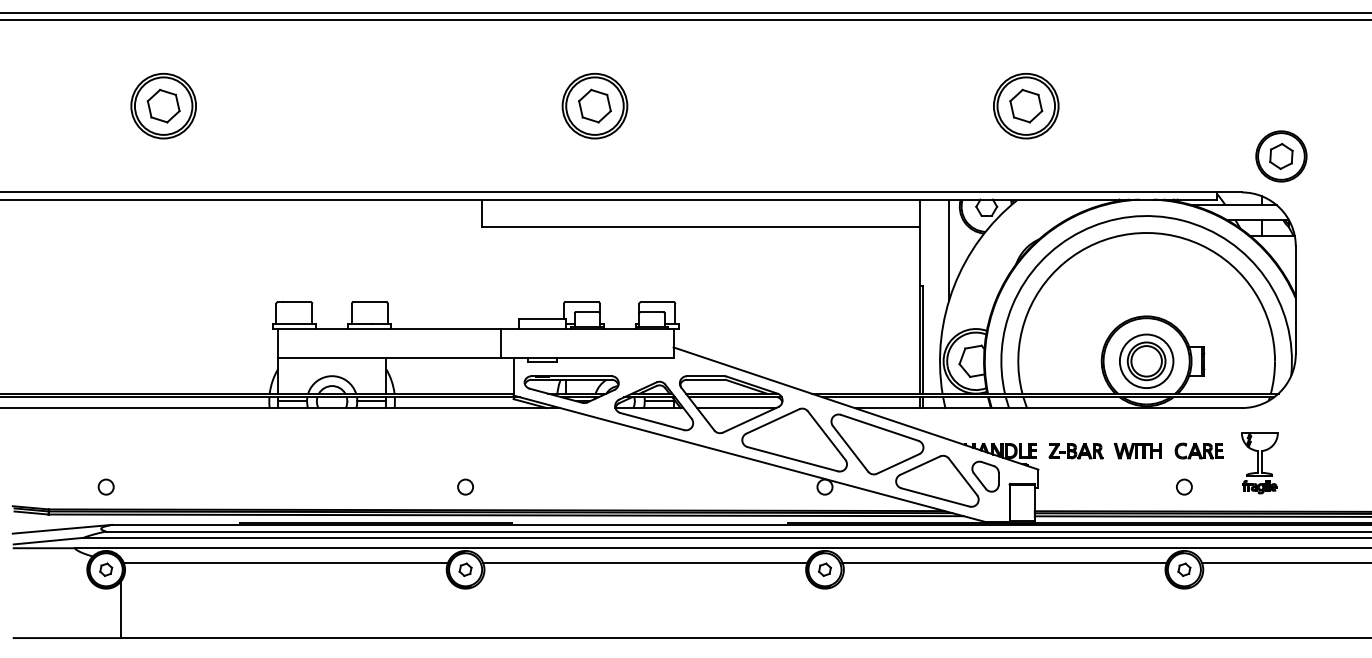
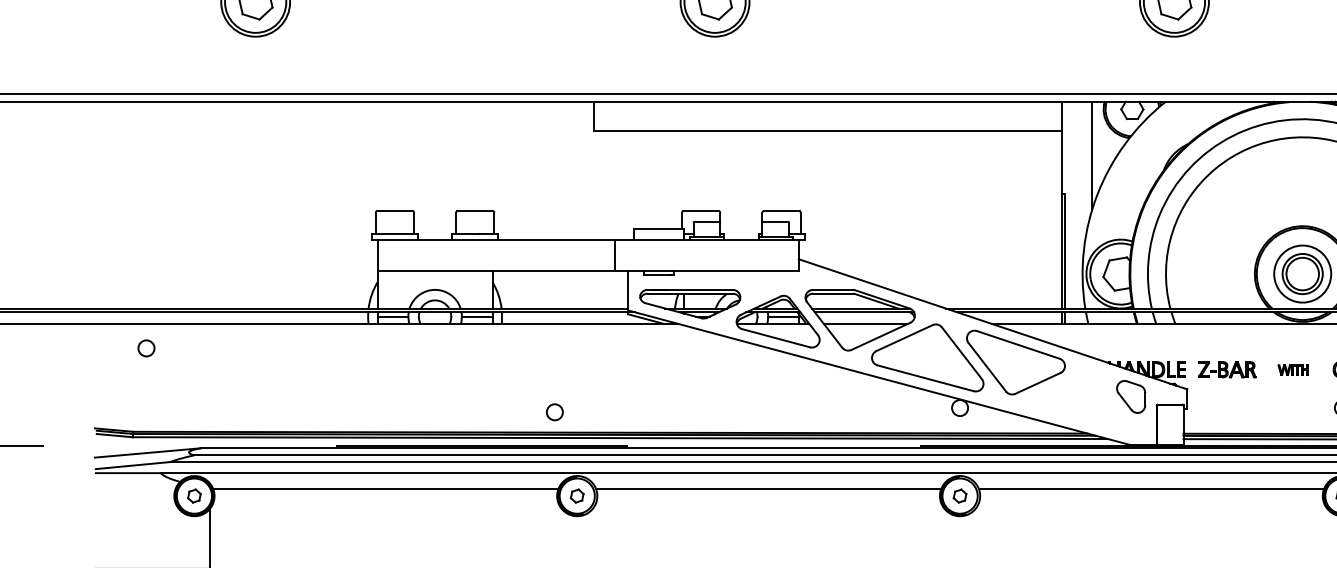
part: (1137, 451) -> (1292, 370), size x0.6
part: (937, 480) -> (1079, 401), removed
circle: (105, 486) -> (145, 347), moved
circle: (465, 486) -> (554, 411), moved

